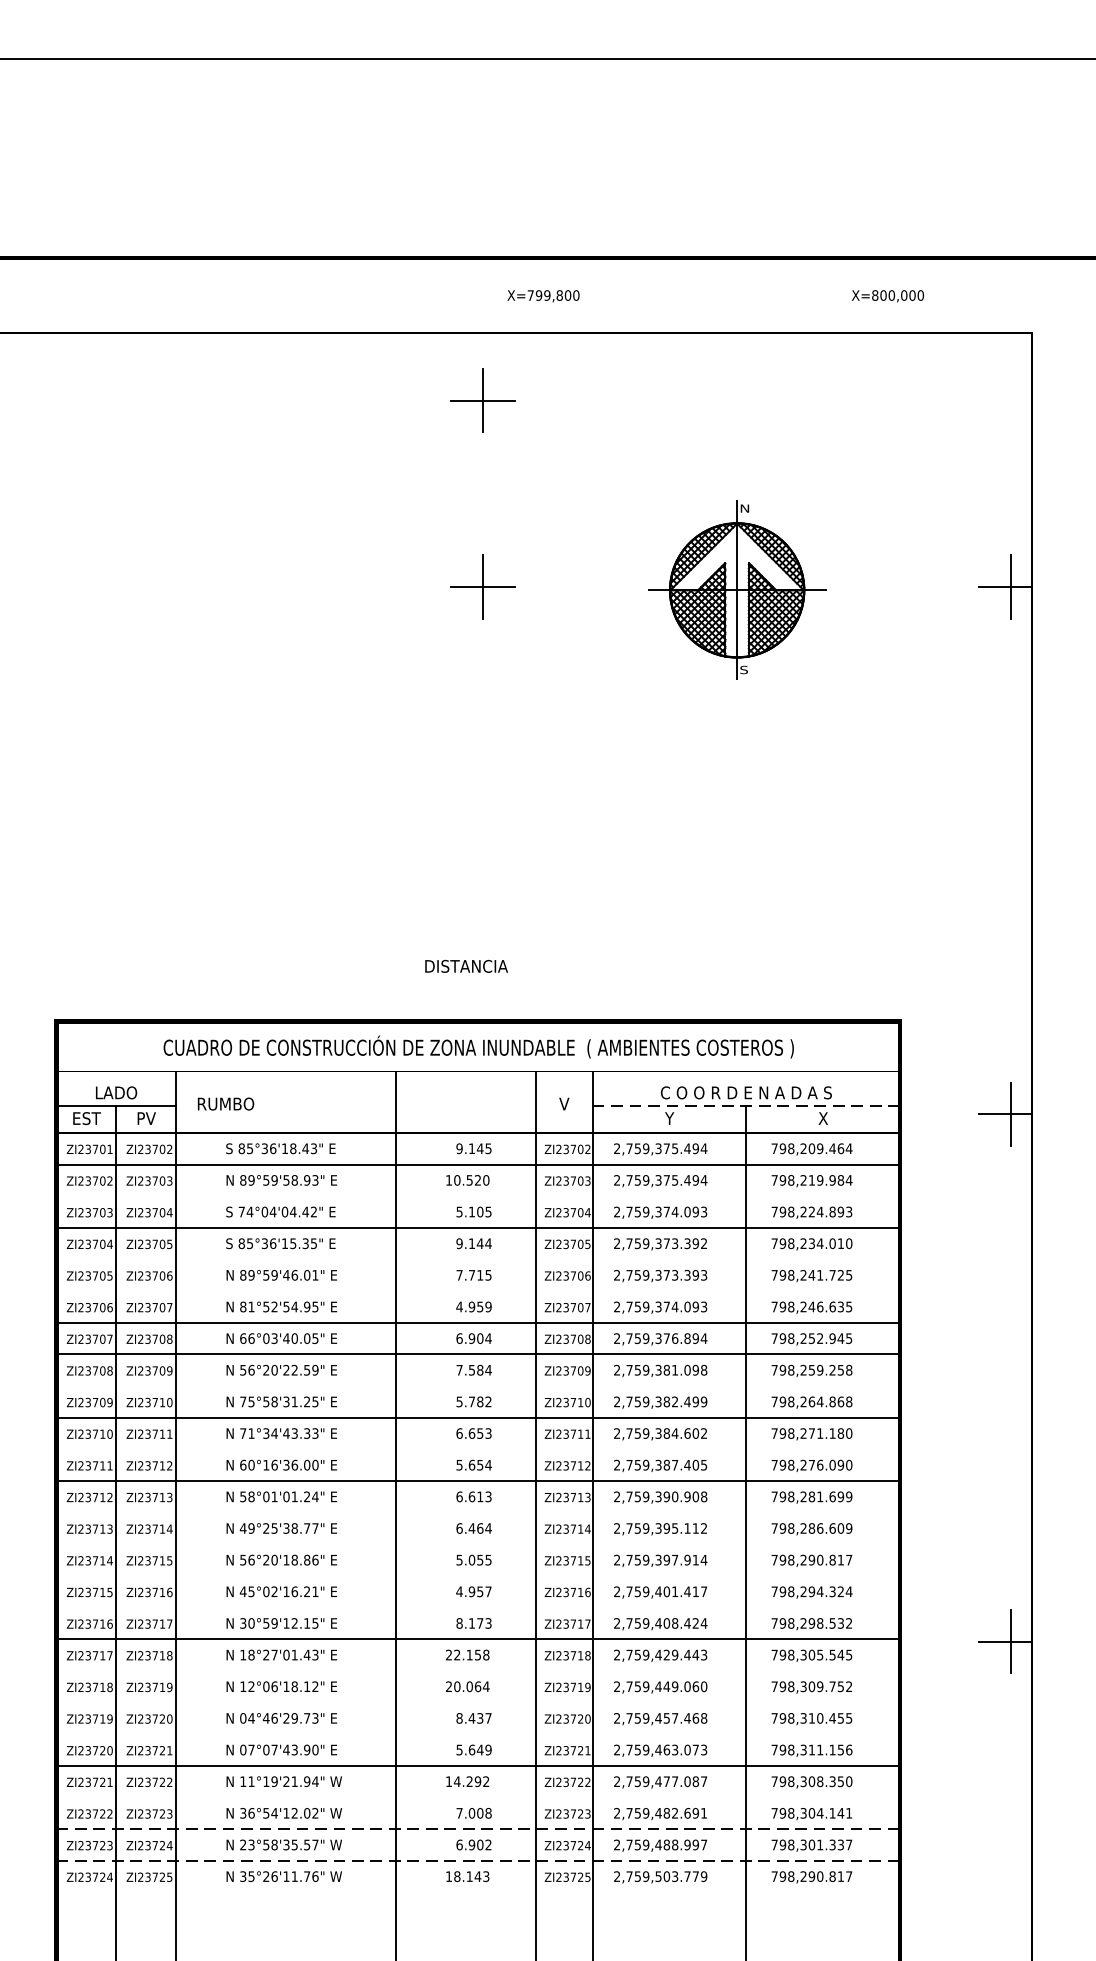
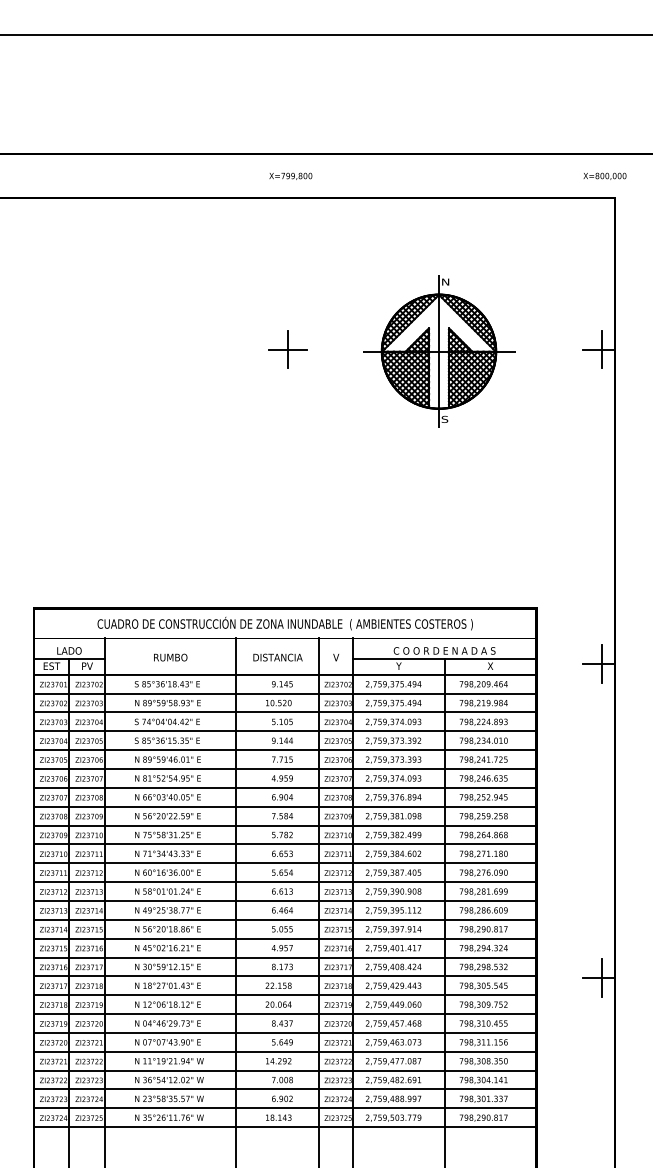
text: (542, 294) -> (290, 175), moved
text: (887, 294) -> (604, 175), moved
part: (482, 400) -> (287, 238), removed
part: (737, 590) -> (439, 351), size x1.43
text: (465, 966) -> (277, 657), moved
text: (225, 1103) -> (170, 657), moved
line: (746, 1105) -> (444, 658), dashed -> solid
line: (477, 1196) -> (284, 712), added
line: (477, 1260) -> (284, 750), added
line: (477, 1291) -> (284, 769), added
line: (477, 1385) -> (284, 825), added
line: (477, 1449) -> (284, 863), added
line: (477, 1511) -> (284, 900), added
line: (477, 1543) -> (284, 919), added
line: (477, 1575) -> (284, 938), added
line: (477, 1607) -> (284, 957), added
line: (477, 1671) -> (284, 995), added
line: (477, 1703) -> (284, 1014), added
line: (477, 1733) -> (284, 1032), added
line: (477, 1797) -> (284, 1070), added
line: (479, 1829) -> (285, 1089), dashed -> solid
line: (479, 1861) -> (285, 1108), dashed -> solid
line: (477, 1892) -> (284, 1127), added

